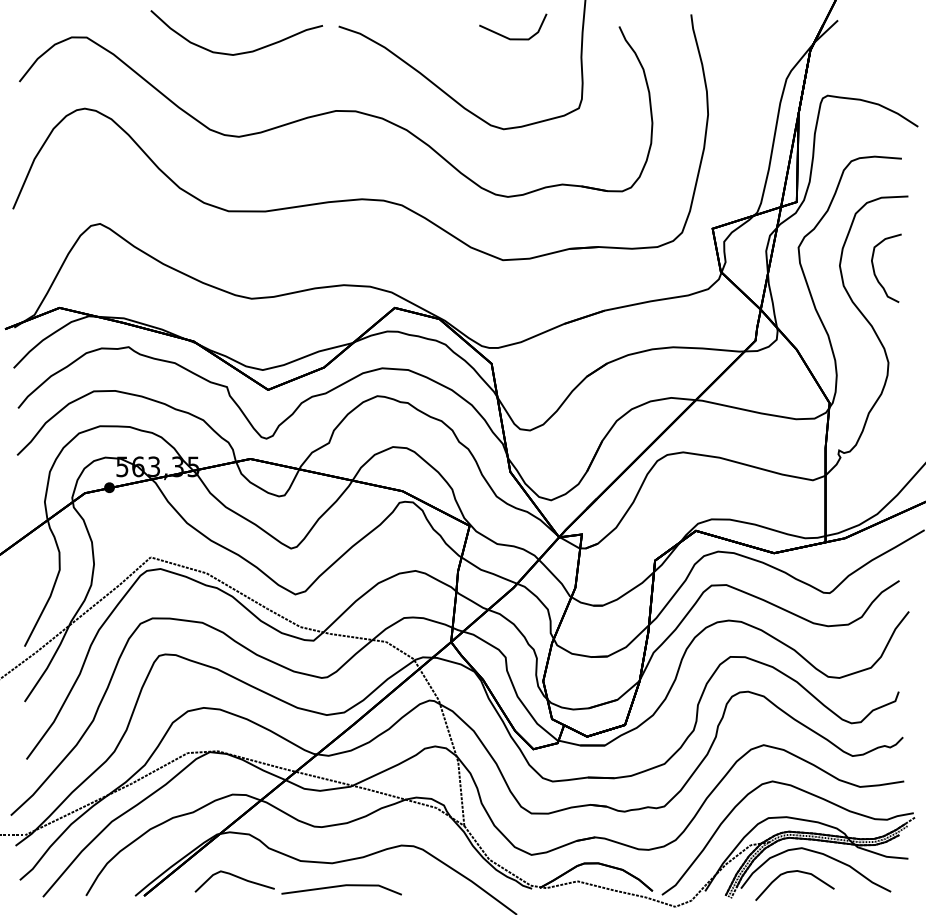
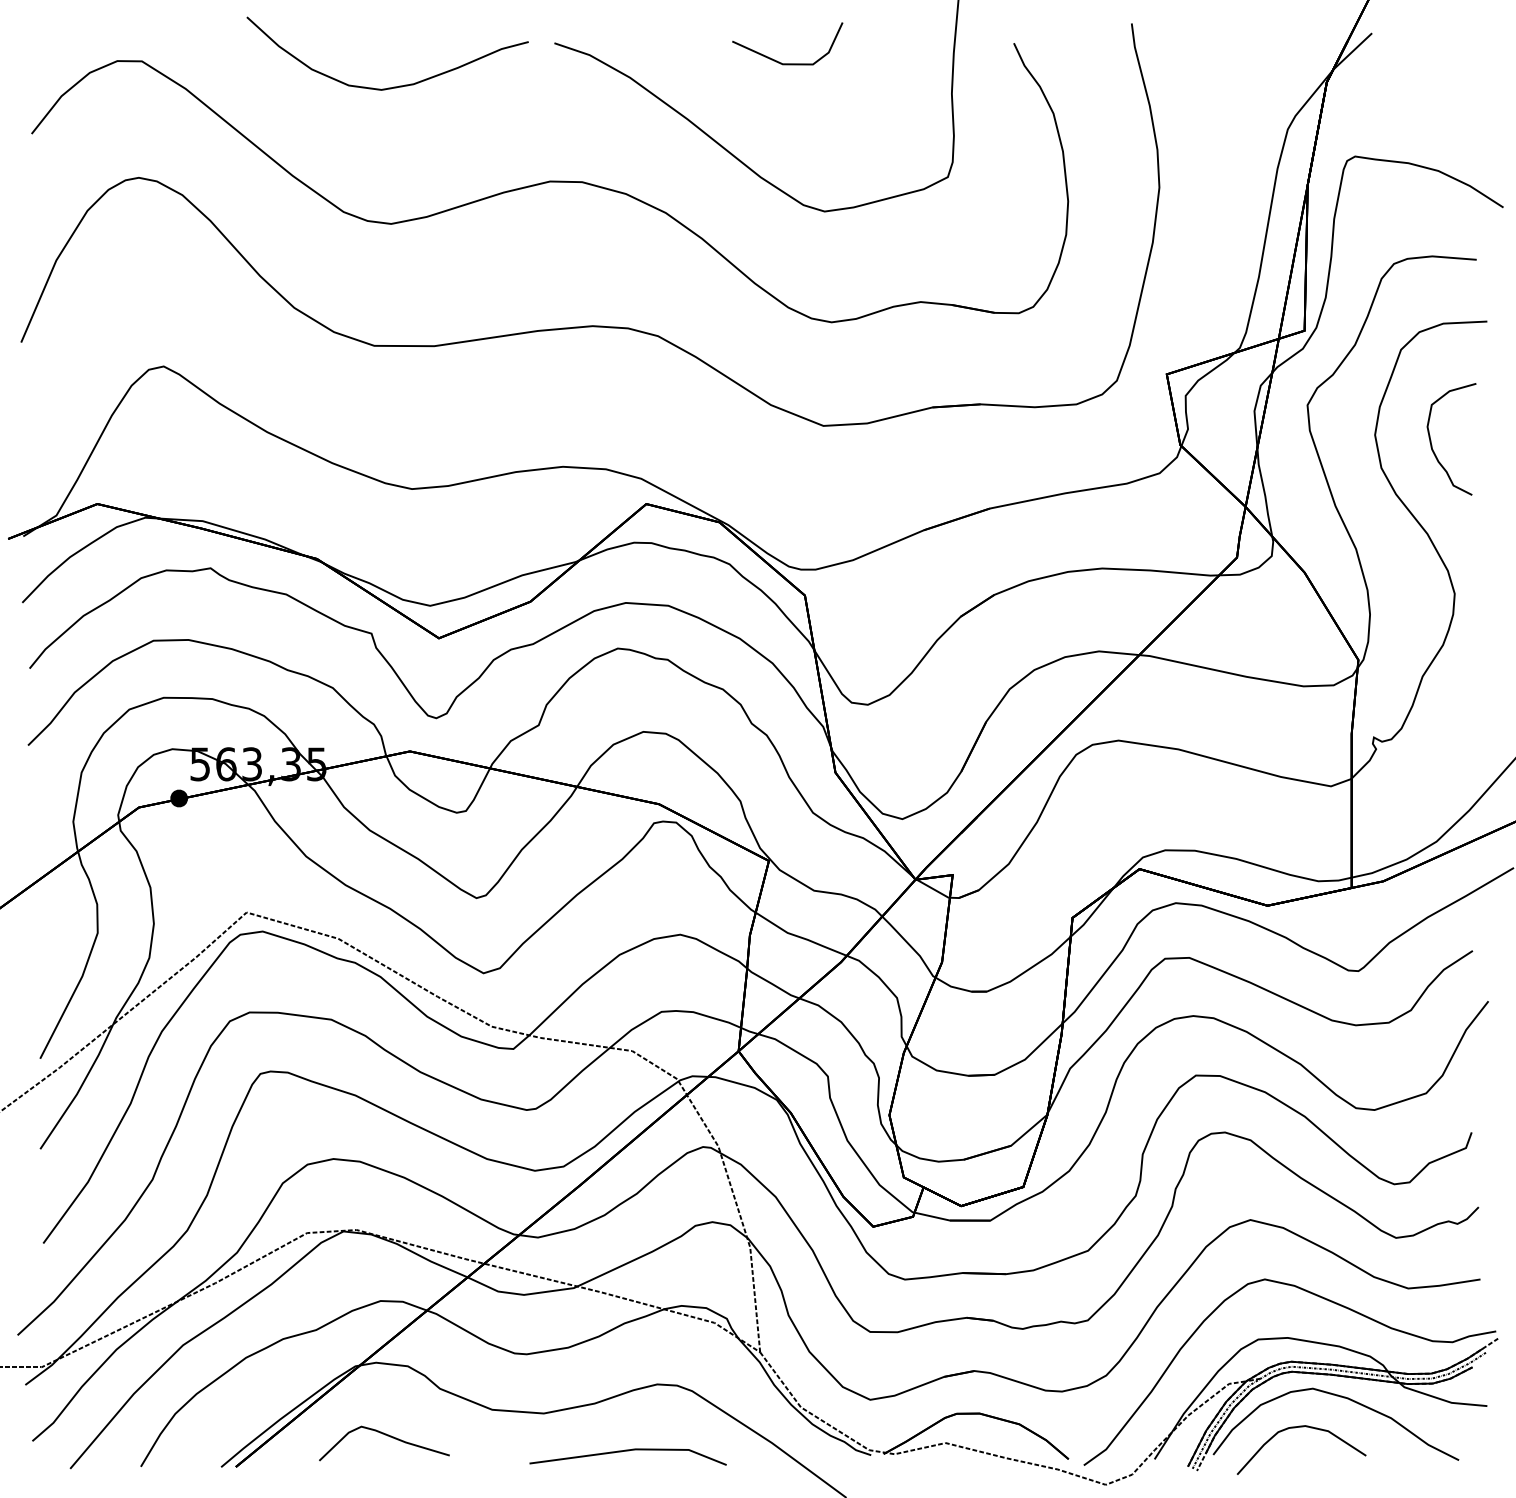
part: (513, 38) -> (788, 62), moved
line: (341, 886) -> (627, 1451), moved

